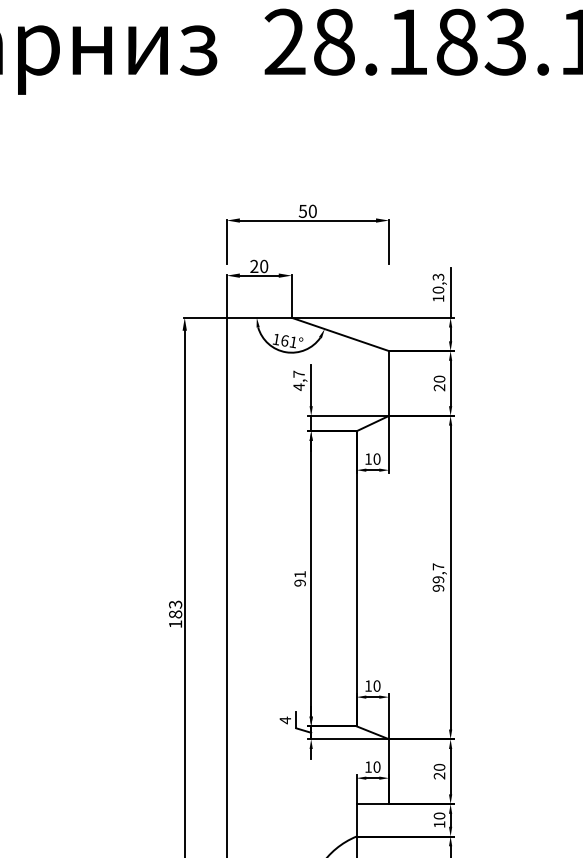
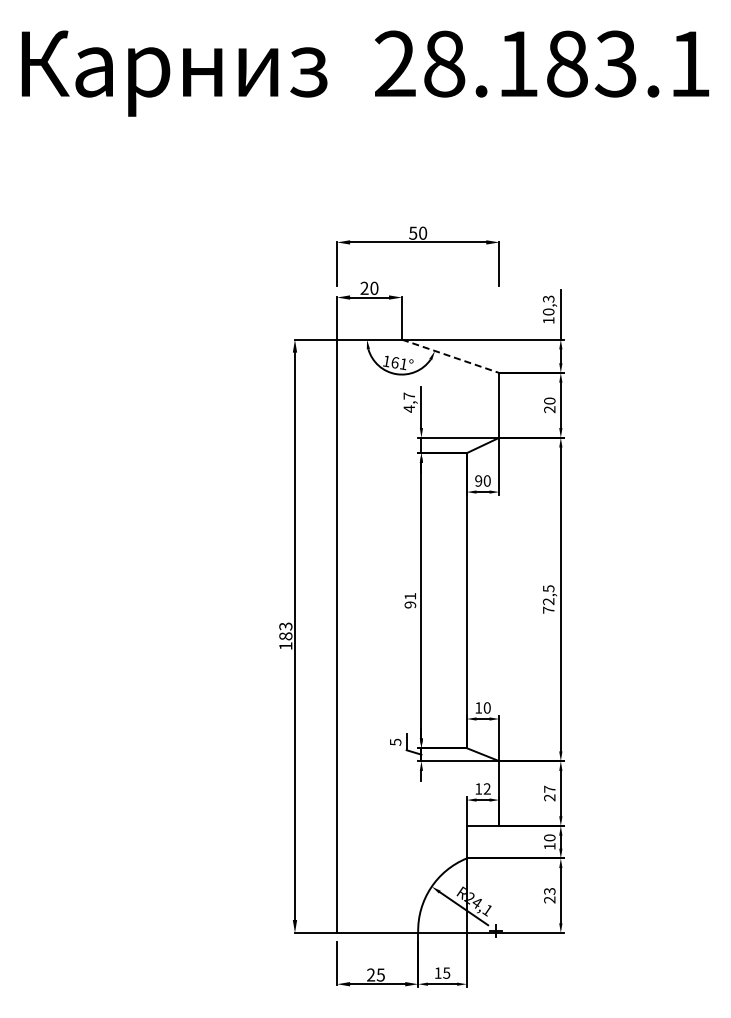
line: (341, 334) -> (451, 356), solid -> dashed
text: (368, 458) -> (478, 480), 10 -> 90
text: (438, 577) -> (548, 599), 99,7 -> 72,5
text: (285, 720) -> (395, 742), 4 -> 5
text: (376, 766) -> (486, 788), 10 -> 12
text: (439, 766) -> (549, 788), 20 -> 27

